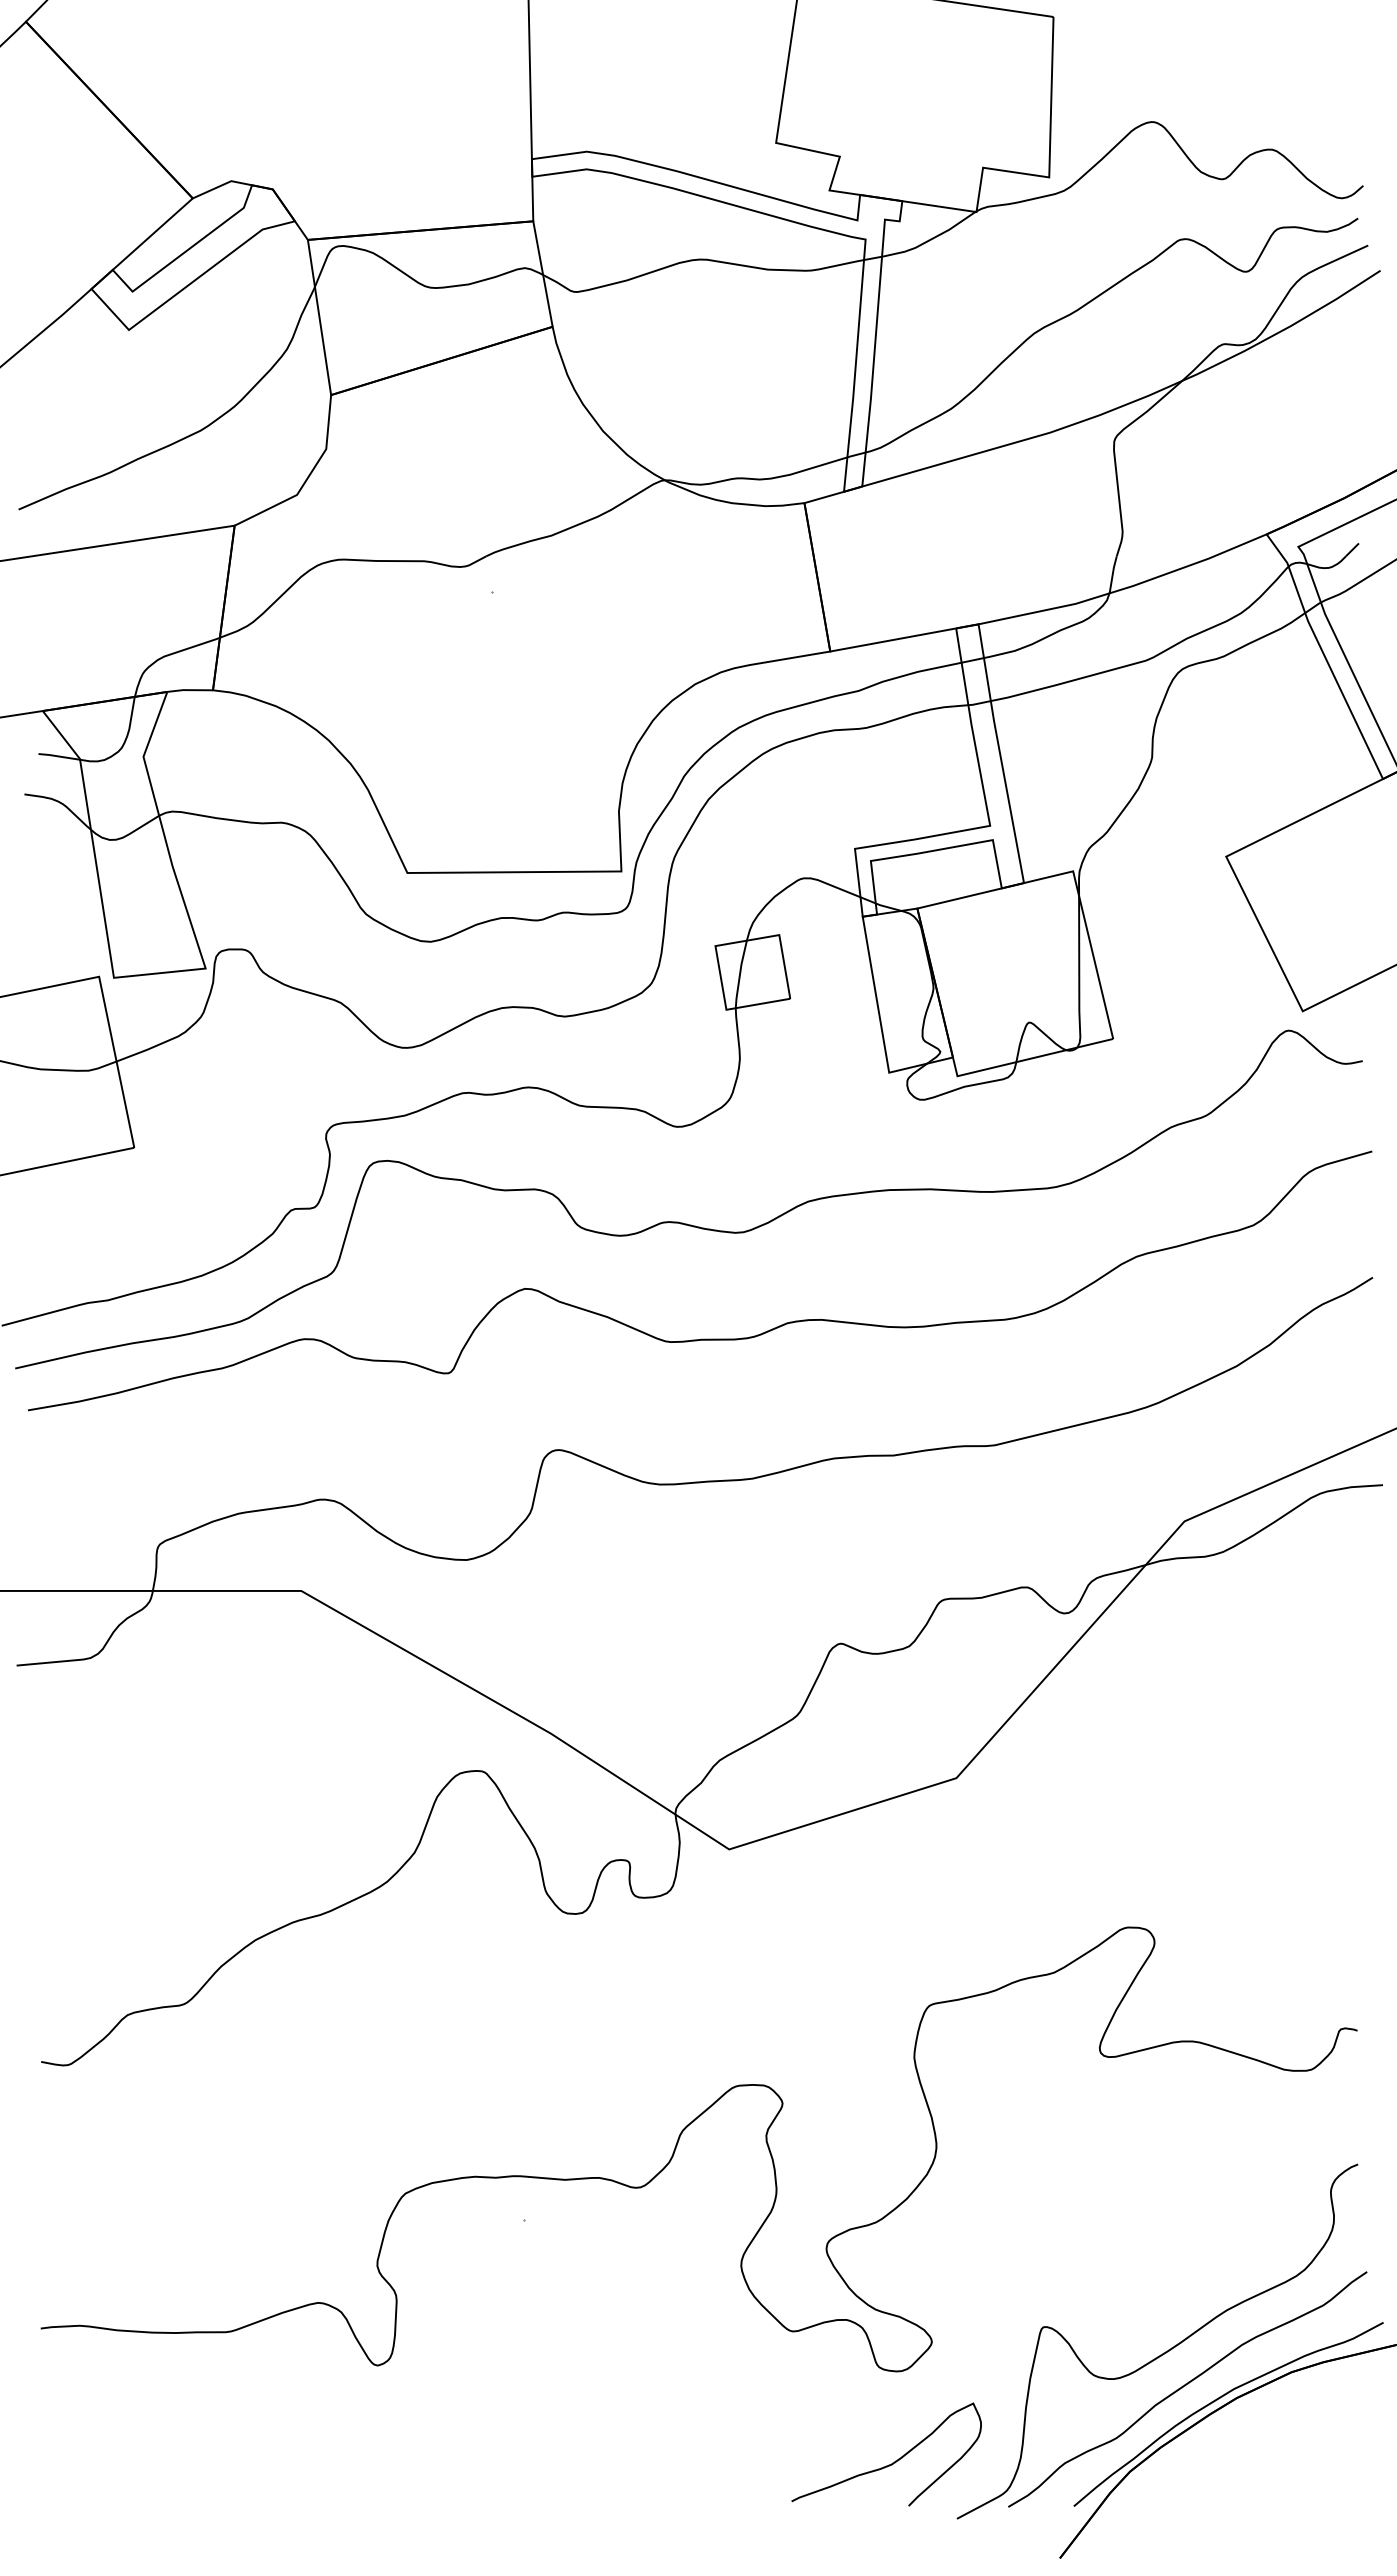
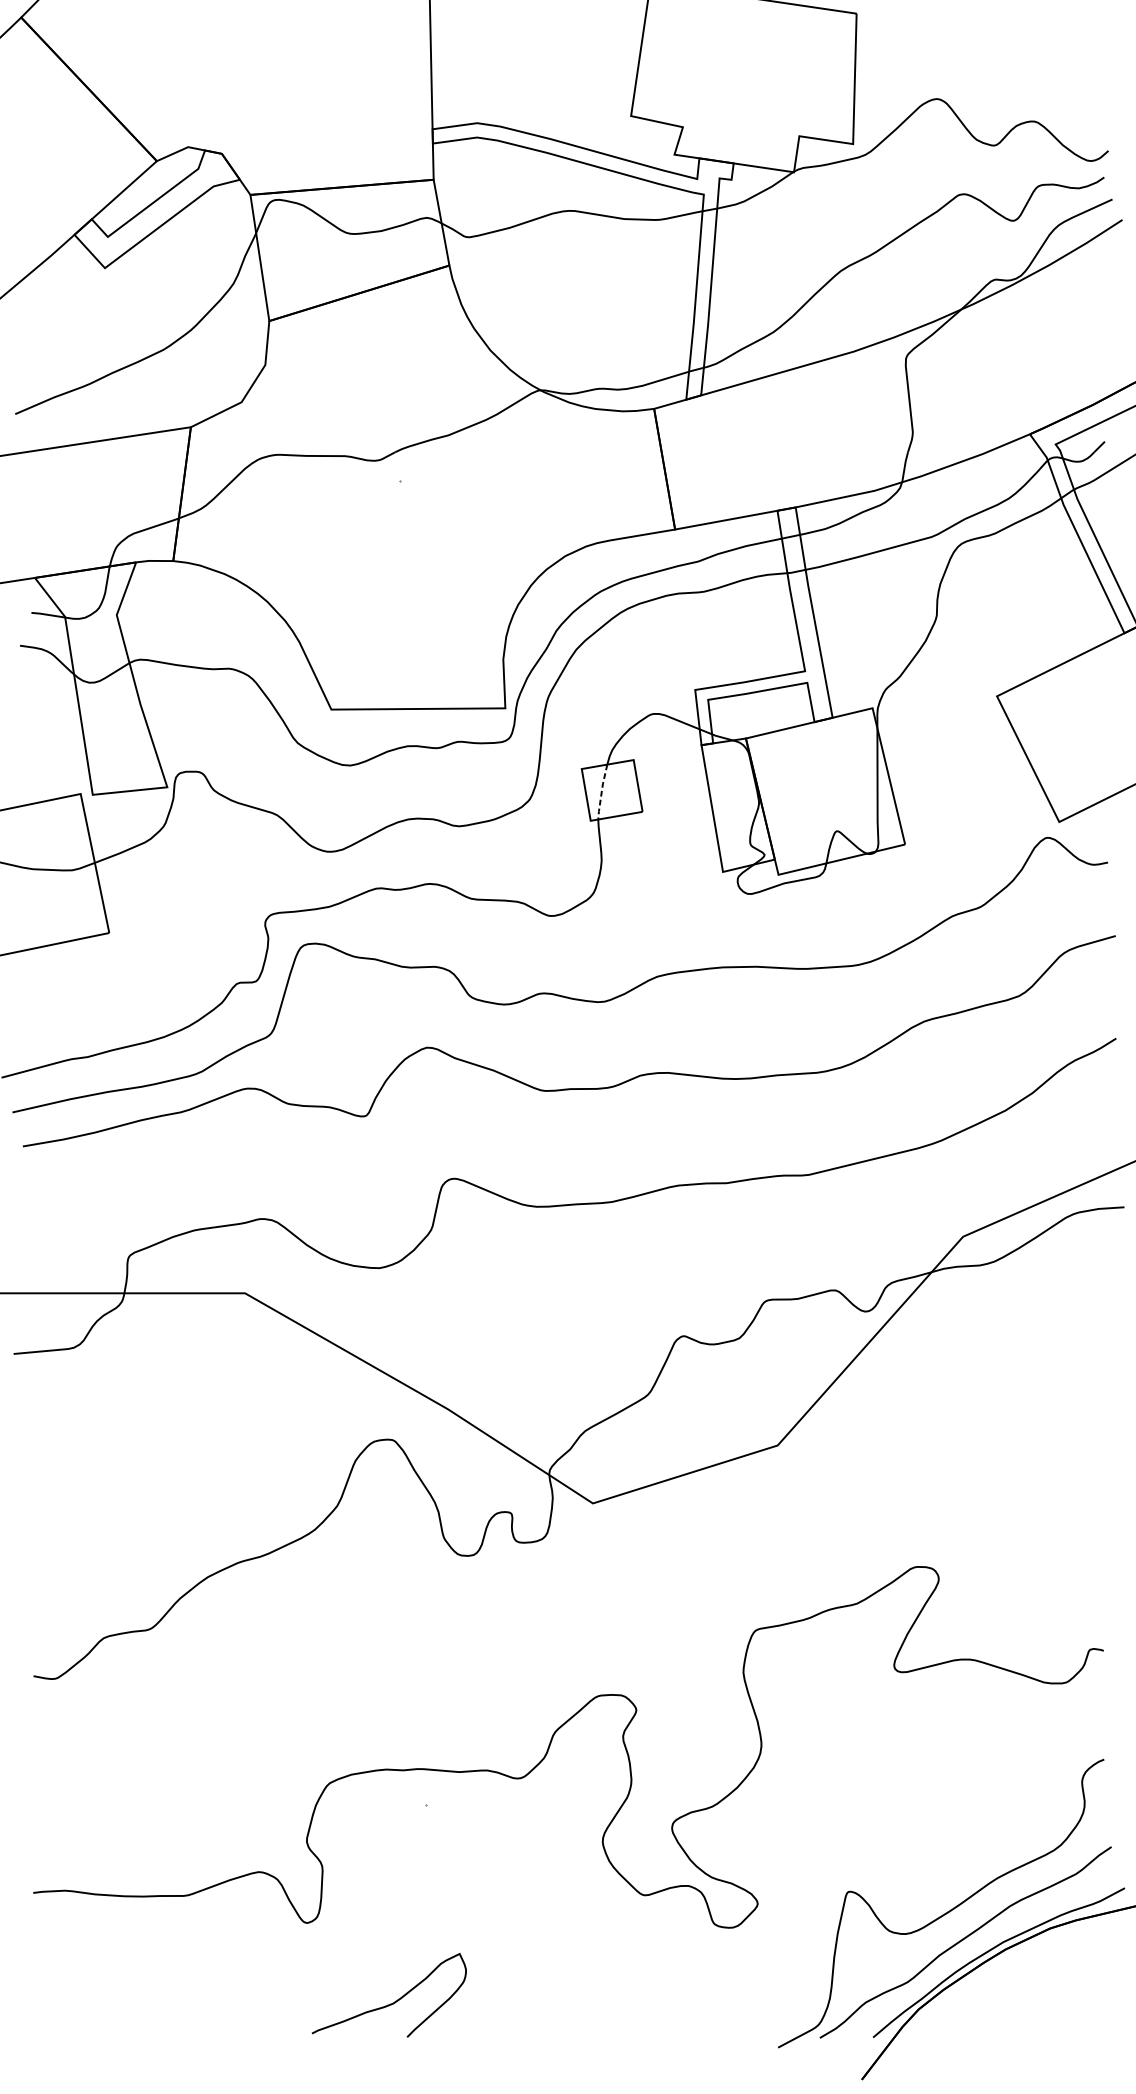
line: (740, 974) -> (602, 792), solid -> dashed
curve: (892, 2462) -> (394, 2001), moved

